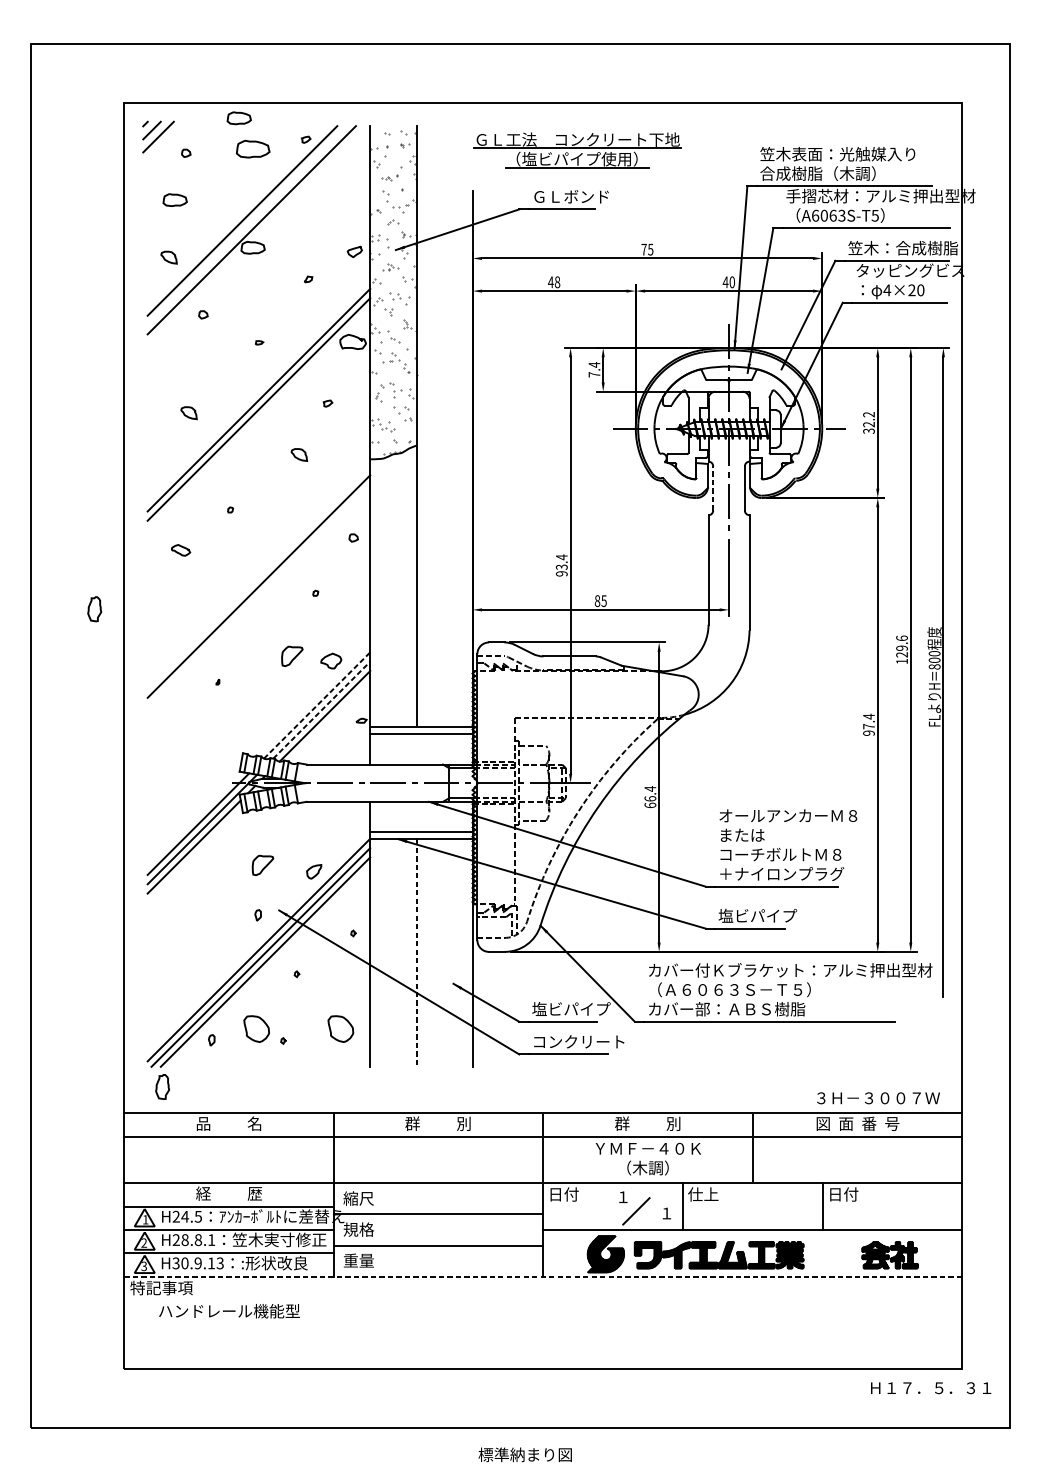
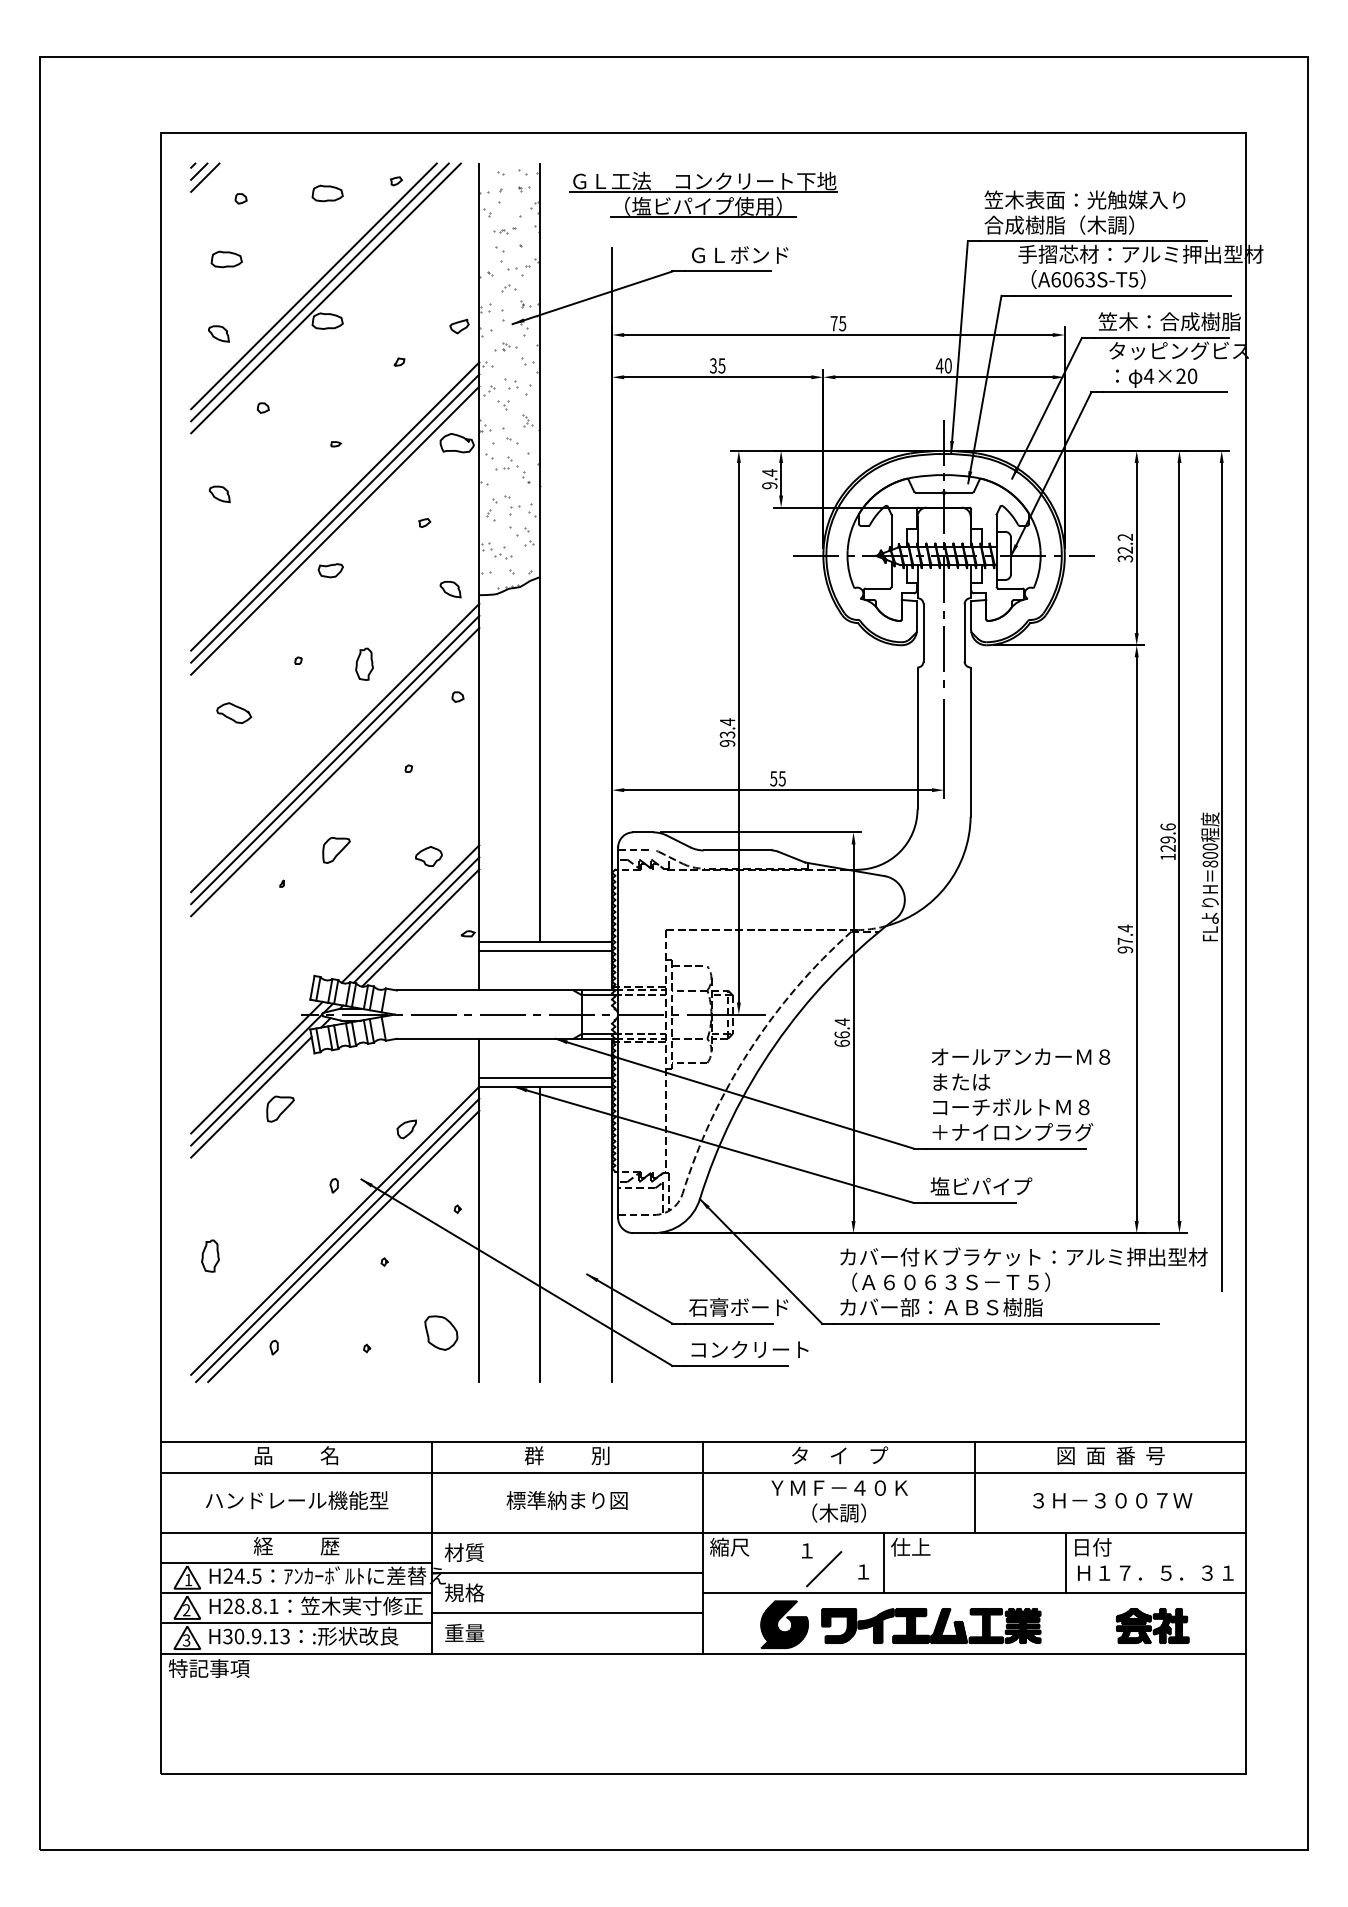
part: (239, 118) -> (309, 153), removed
part: (158, 136) -> (205, 177), size x0.71
part: (252, 149) -> (327, 193), size x0.71
part: (577, 149) -> (703, 194), moved
line: (246, 225) -> (319, 292), added
text: (554, 282) -> (717, 365), 48 -> 35
text: (594, 374) -> (769, 485), 7.4 -> 9.4
line: (259, 390) -> (335, 506), added
part: (188, 413) -> (219, 494), moved
part: (255, 440) -> (330, 570), added
part: (299, 454) -> (450, 589), moved
line: (713, 488) -> (923, 632), dashed -> solid
part: (181, 549) -> (234, 712), size x1.43
line: (259, 576) -> (335, 747), added
line: (259, 595) -> (335, 771), added
text: (597, 600) -> (773, 778), 85 -> 55
part: (94, 608) -> (364, 663), moved
part: (292, 656) -> (336, 850), moved
line: (317, 705) -> (410, 913), dashed -> solid
line: (321, 710) -> (416, 920), dashed -> solid
part: (263, 864) -> (280, 1108), moved
line: (416, 953) -> (539, 1235), dashed -> solid
text: (571, 1008) -> (739, 1306), 塩ビパイプ -> 石膏ボード
part: (256, 1028) -> (332, 1332), removed
part: (162, 1086) -> (210, 1255), moved
text: (878, 1098) -> (1112, 1500), moved
text: (649, 1123) -> (840, 1455), 群          別 -> タ    イ    プ
text: (563, 1193) -> (729, 1546), 日付 -> 縮尺
text: (358, 1198) -> (464, 1552), 縮尺 -> 材質
line: (543, 1276) -> (703, 1653), dashed -> solid
text: (229, 1311) -> (297, 1500), moved
text: (930, 1387) -> (1155, 1572), moved
text: (524, 1454) -> (566, 1500), moved

